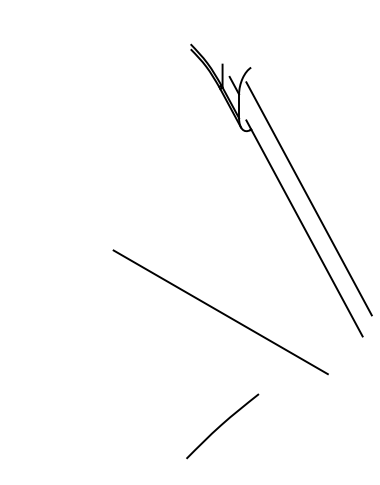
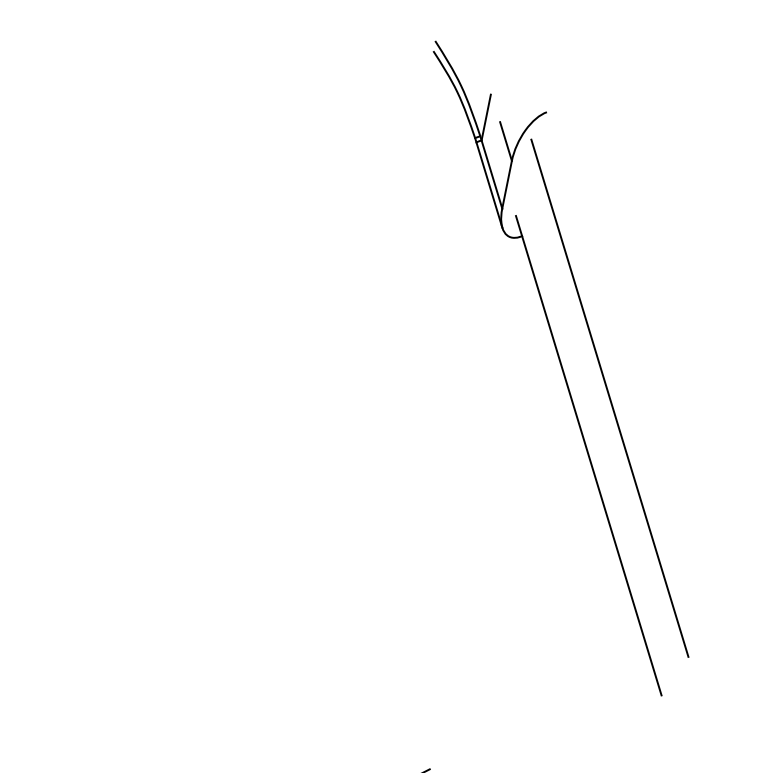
line: (220, 312) -> (386, 590), removed

